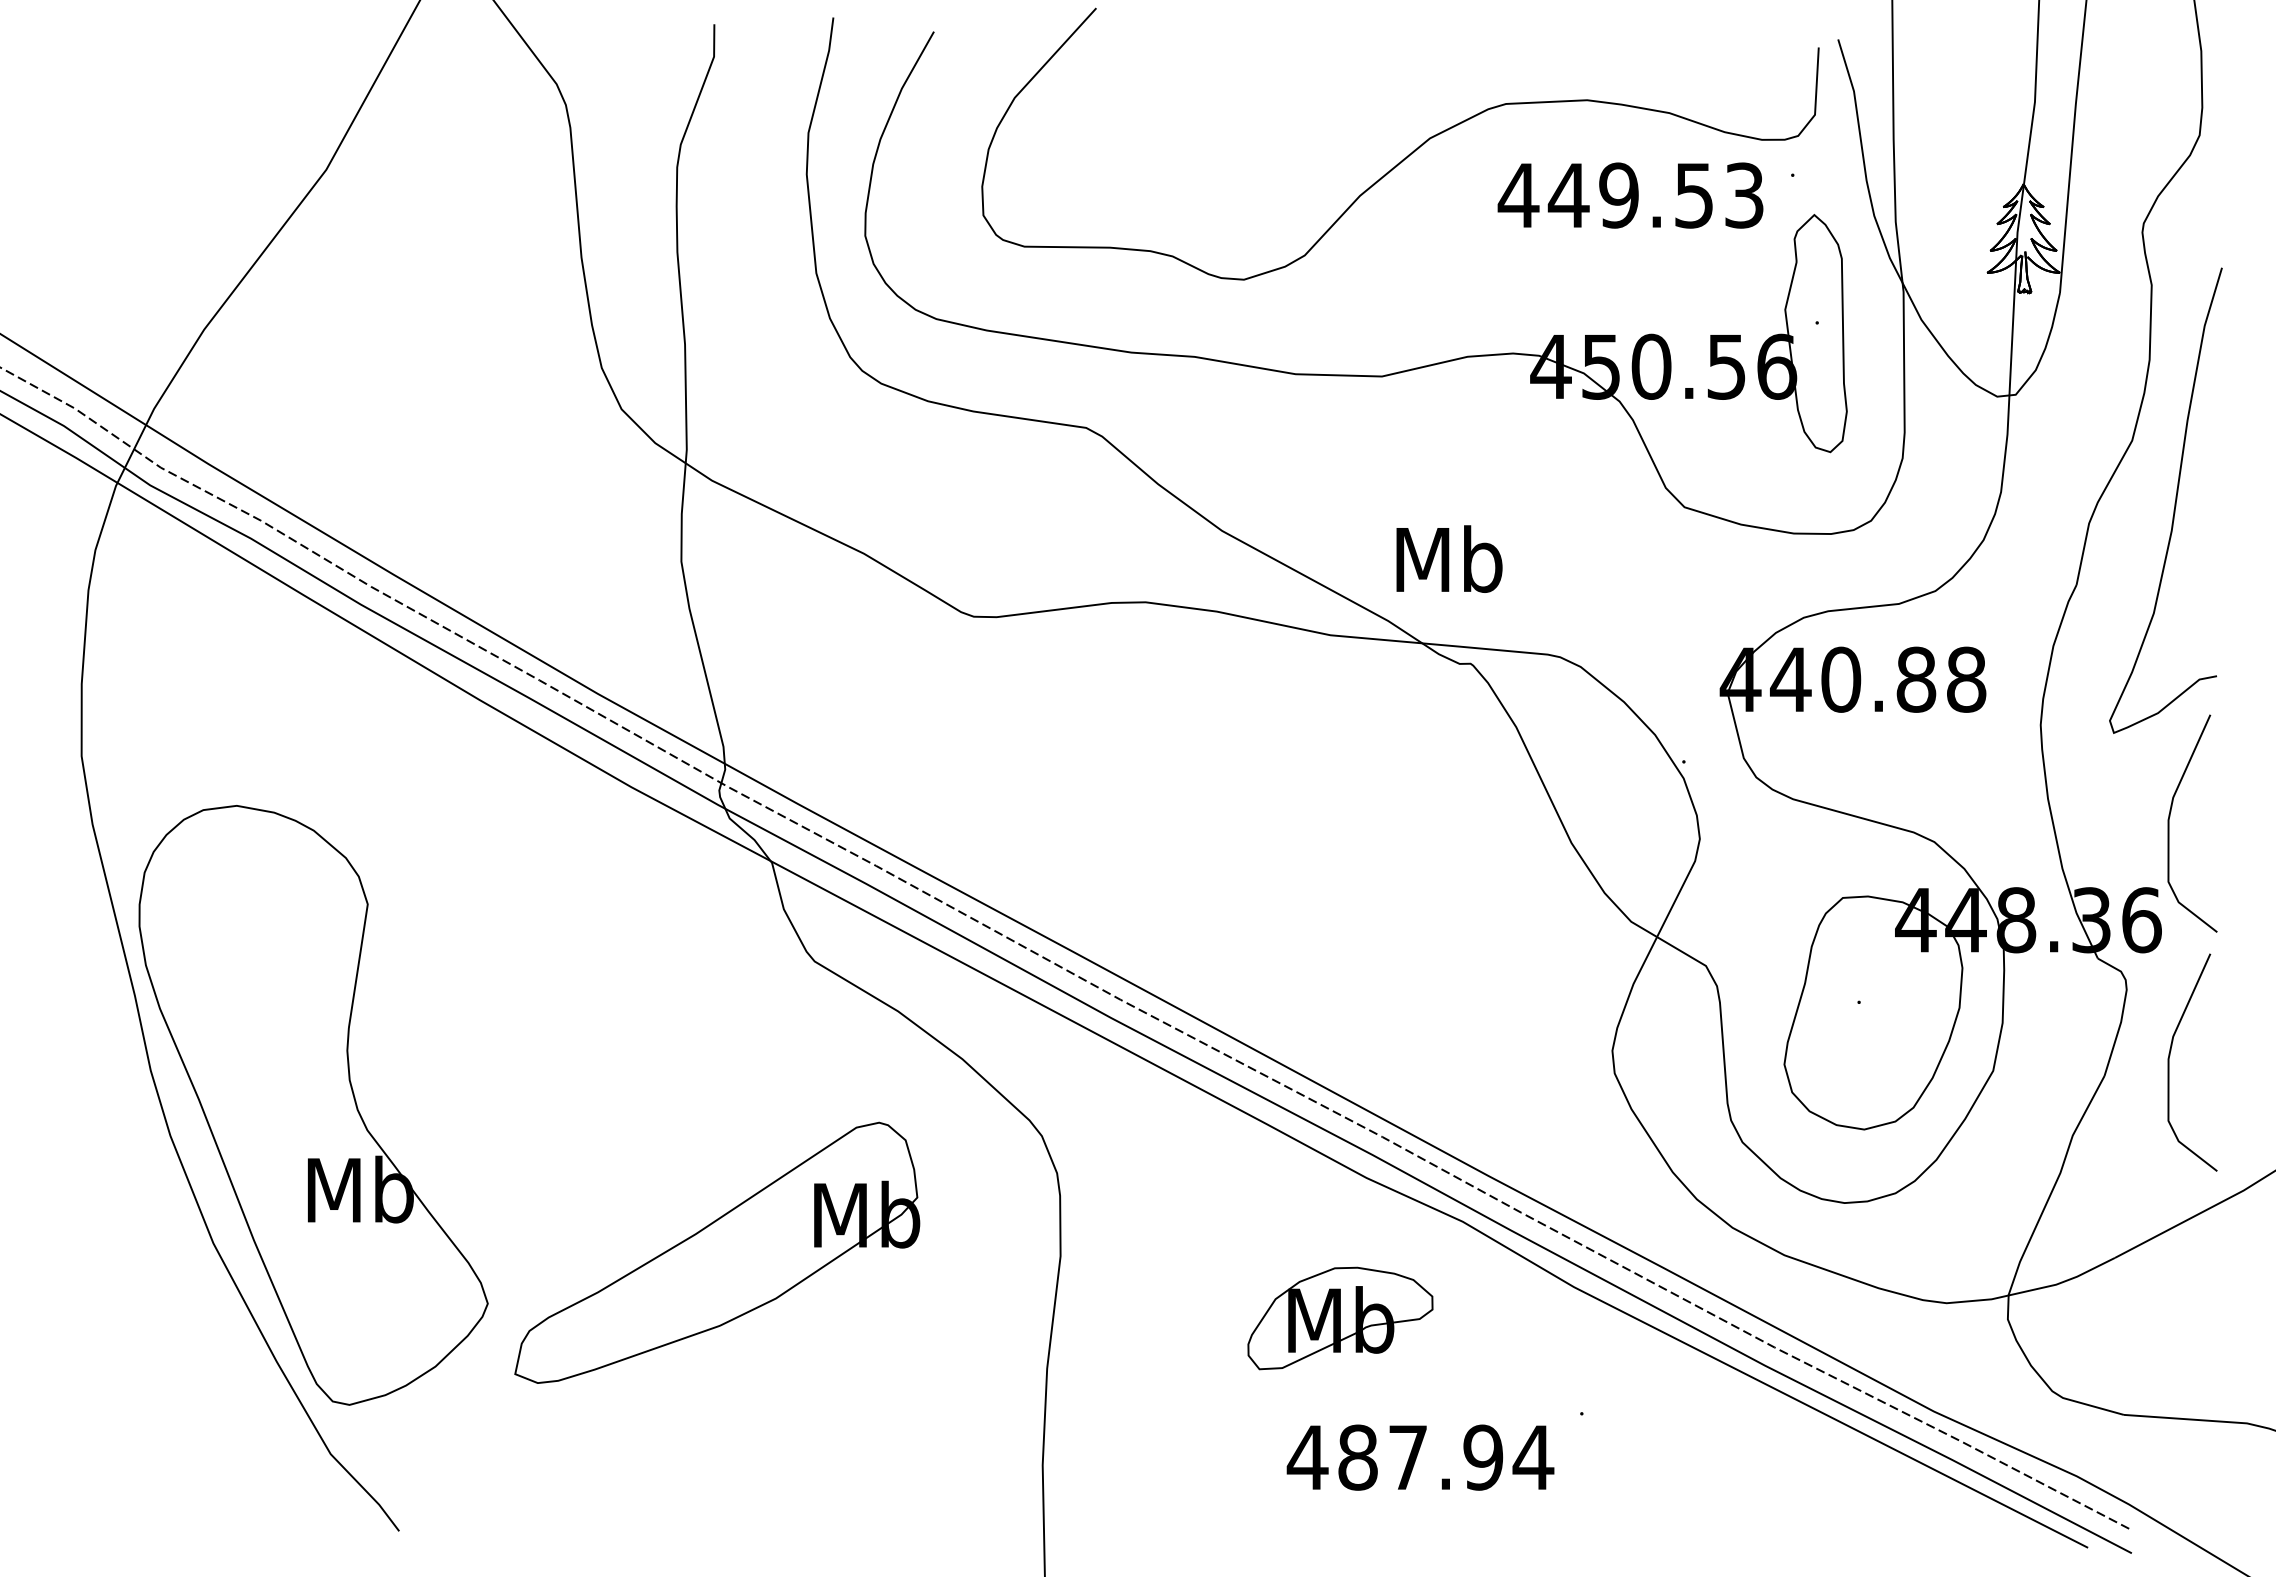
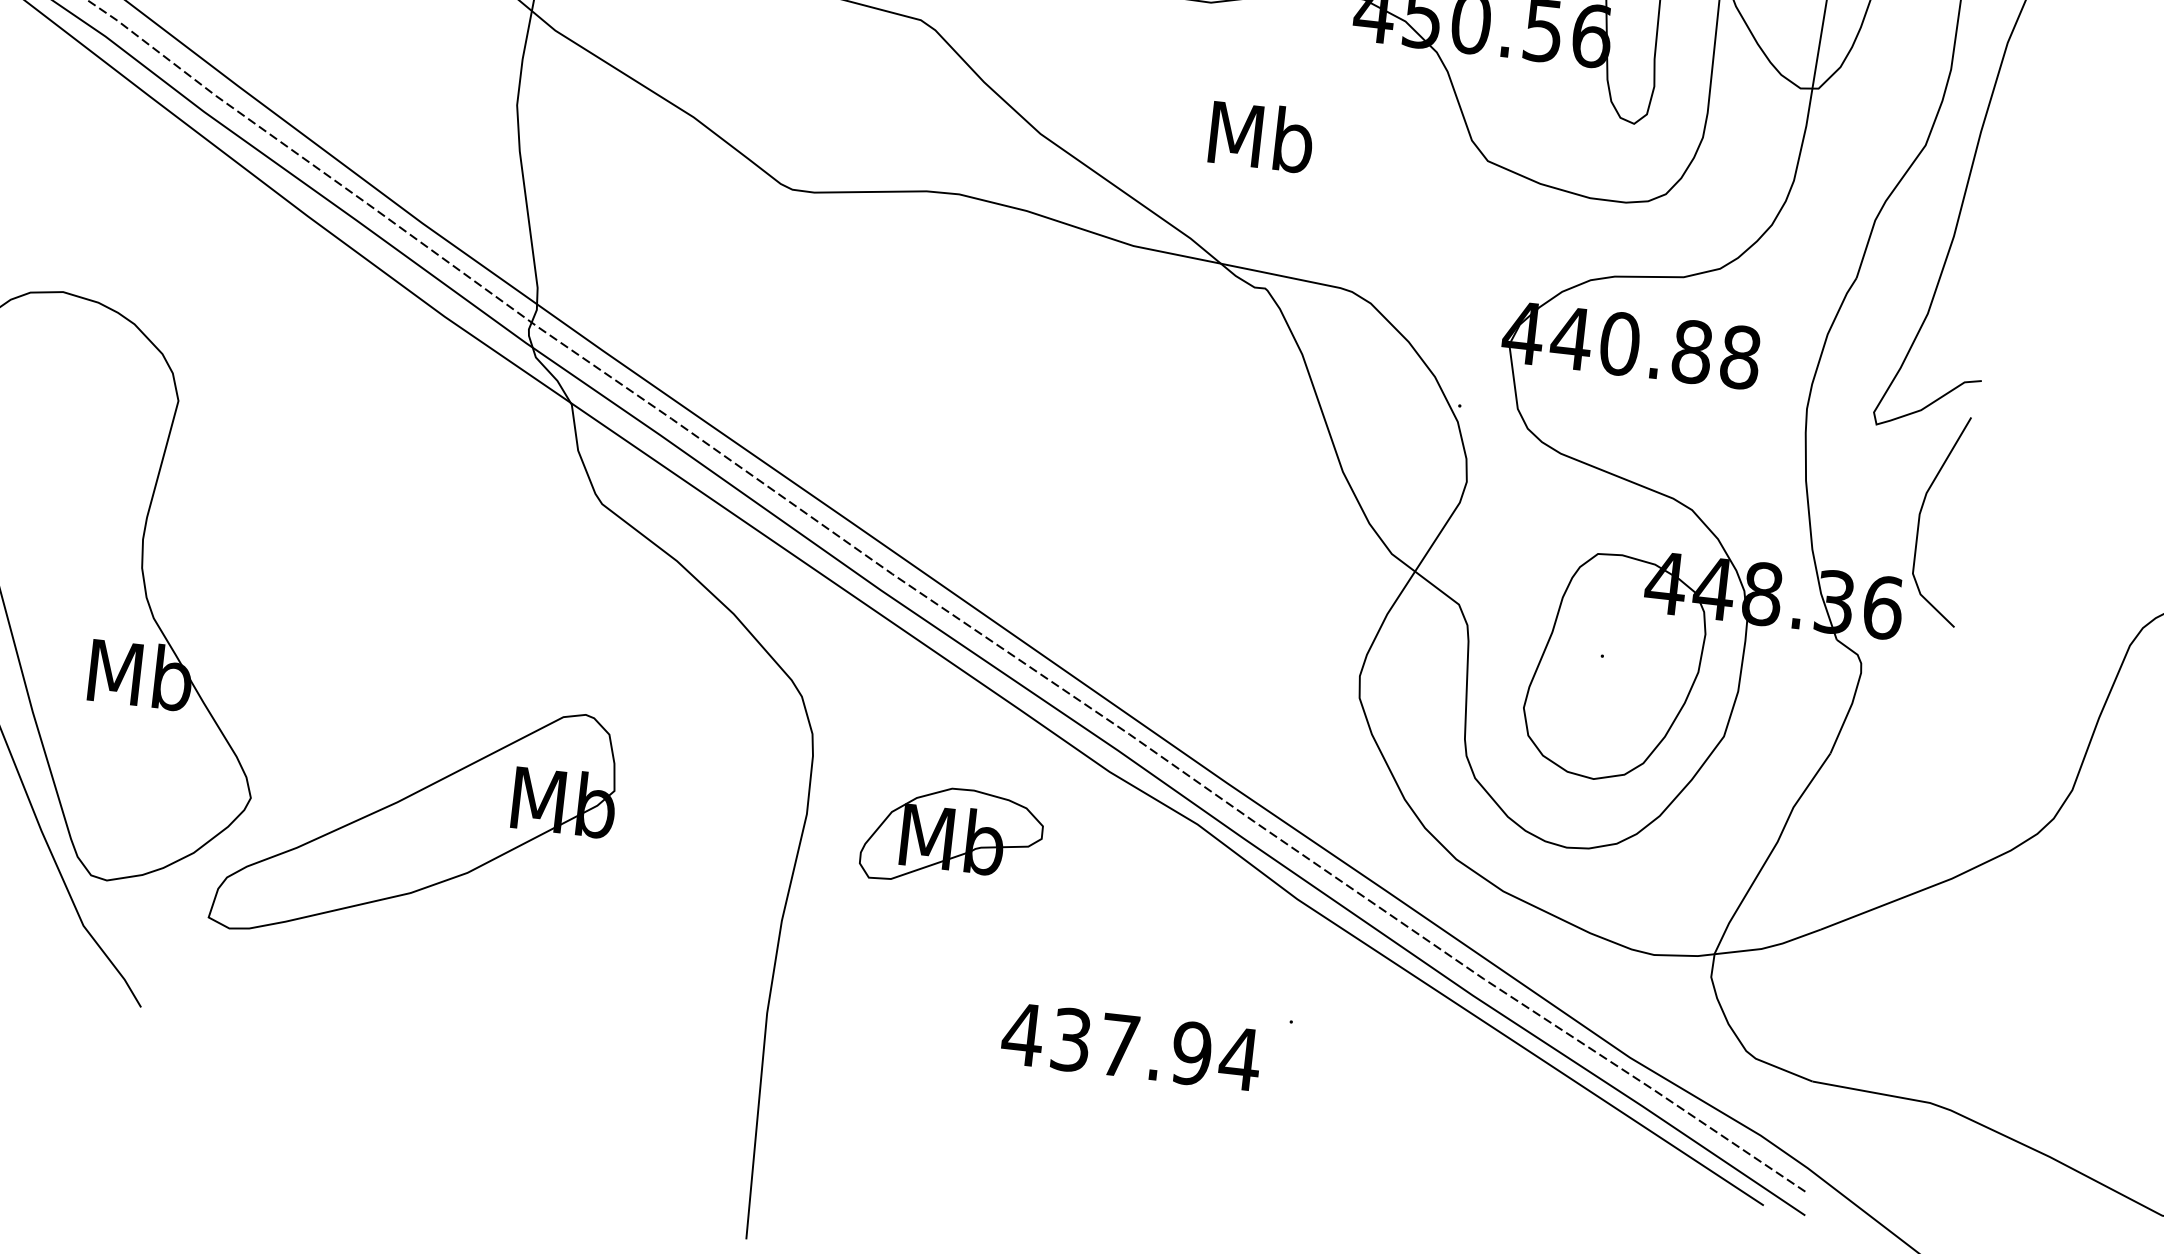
text: (1449, 558) -> (1261, 135), moved
curve: (2169, 1062) -> (1894, 747), removed
part: (717, 1252) -> (416, 822), moved
part: (1340, 1318) -> (952, 837), moved
text: (1357, 1457) -> (1070, 1039), 487.94 -> 437.94

